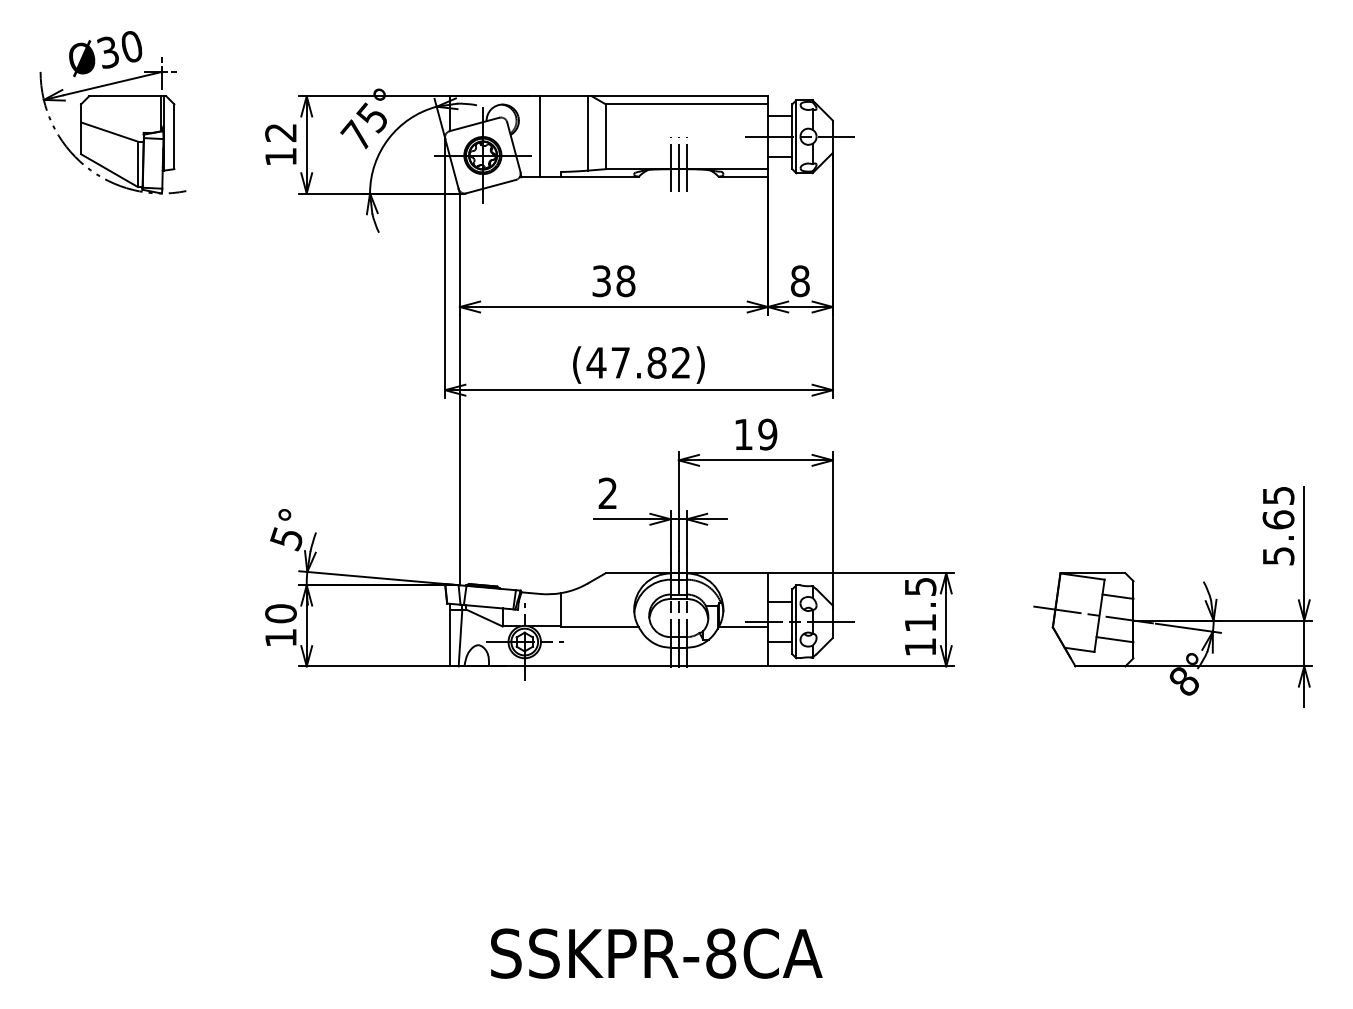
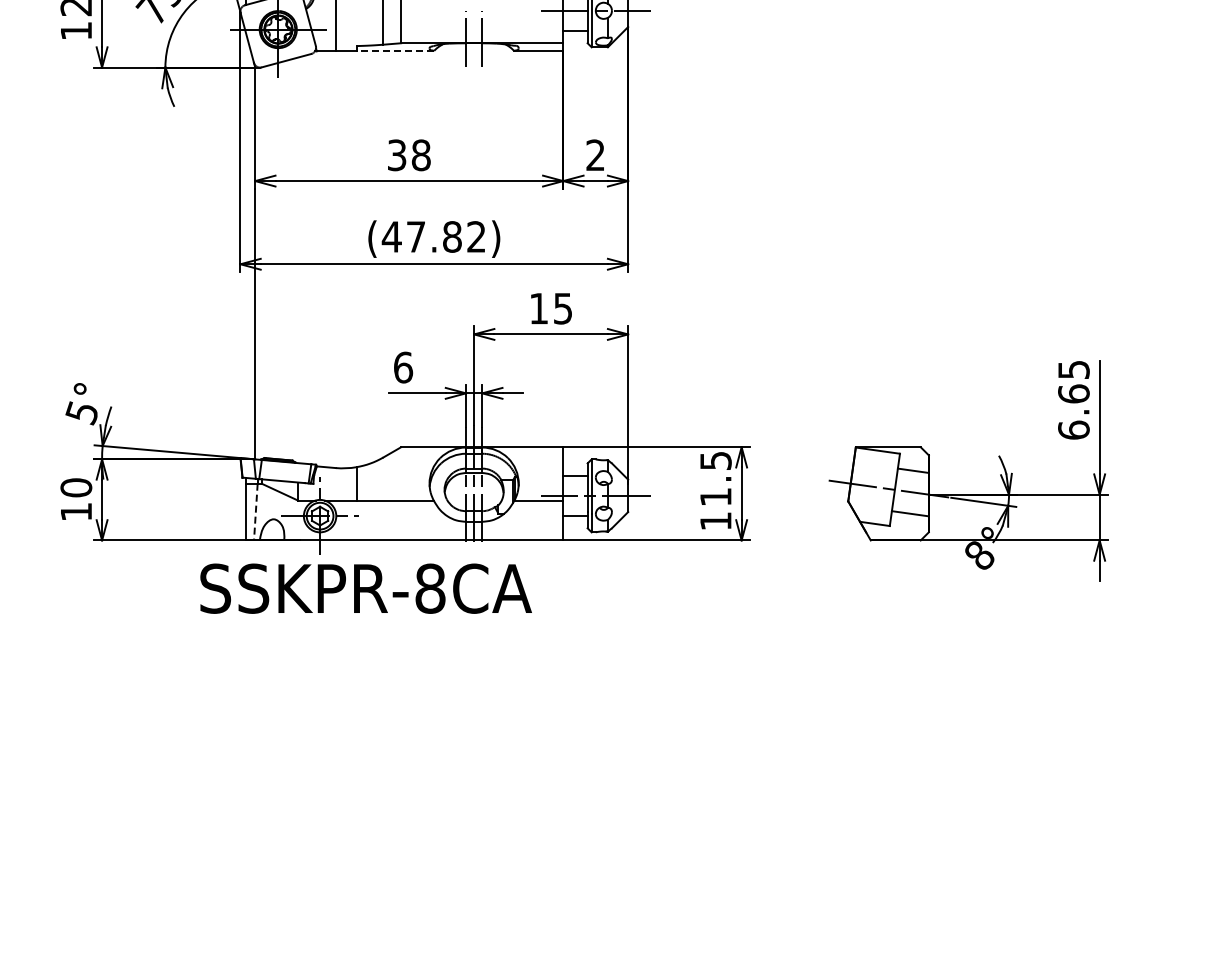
line: (678, 164) -> (473, 38), removed
line: (600, 176) -> (395, 50), solid -> dashed
text: (800, 281) -> (595, 155), 8 -> 2
text: (767, 434) -> (562, 308), 19 -> 15
text: (607, 493) -> (402, 367), 2 -> 6
text: (1278, 555) -> (1073, 429), 5.65 -> 6.65
line: (460, 638) -> (255, 512), solid -> dashed
text: (656, 953) -> (365, 588), moved

